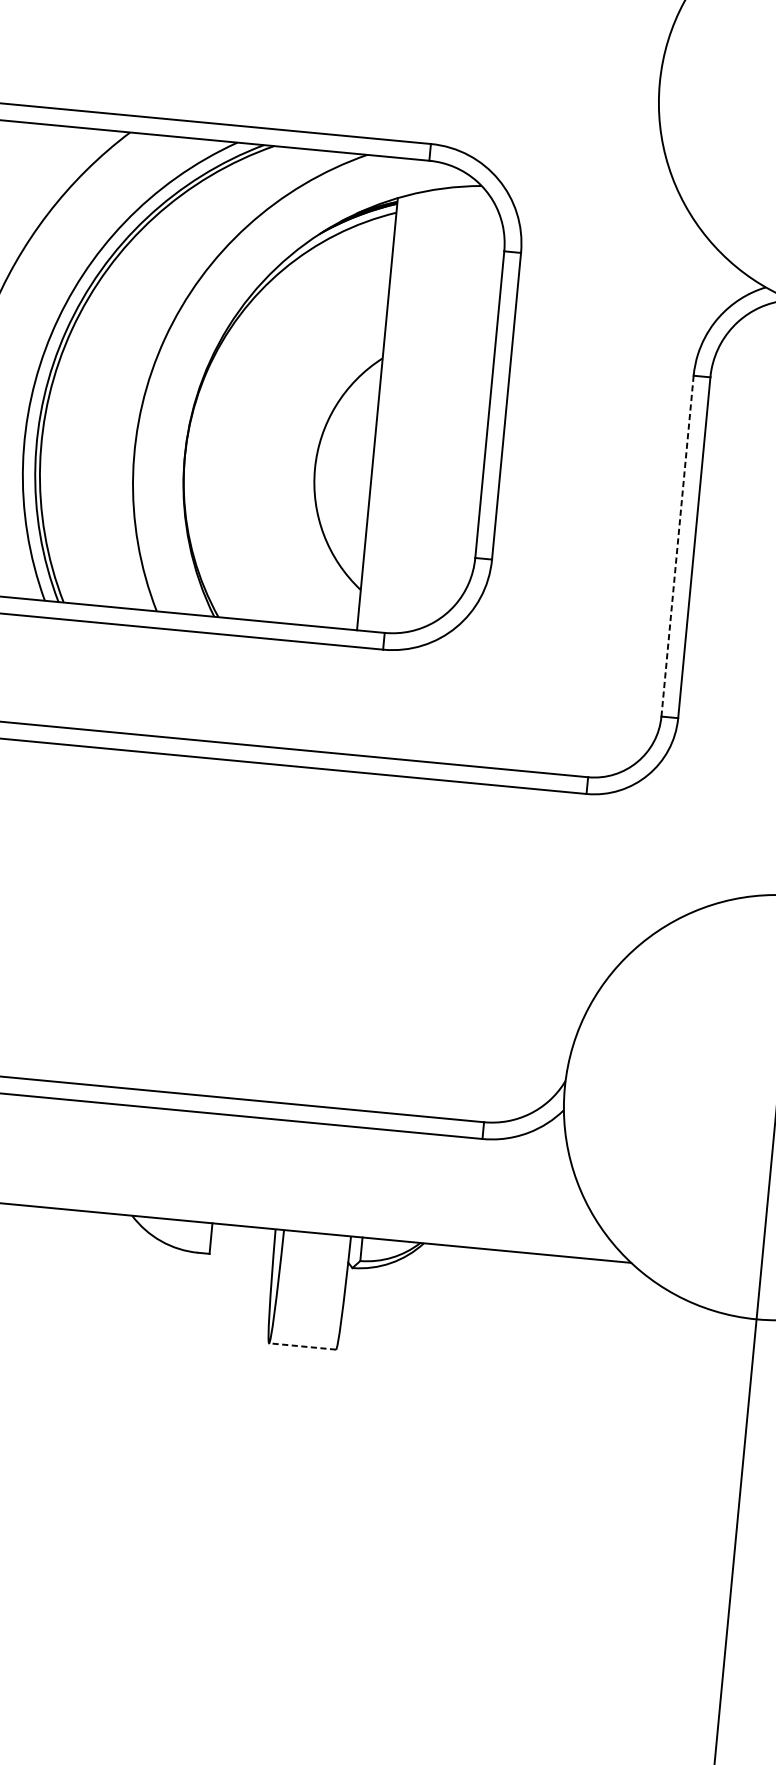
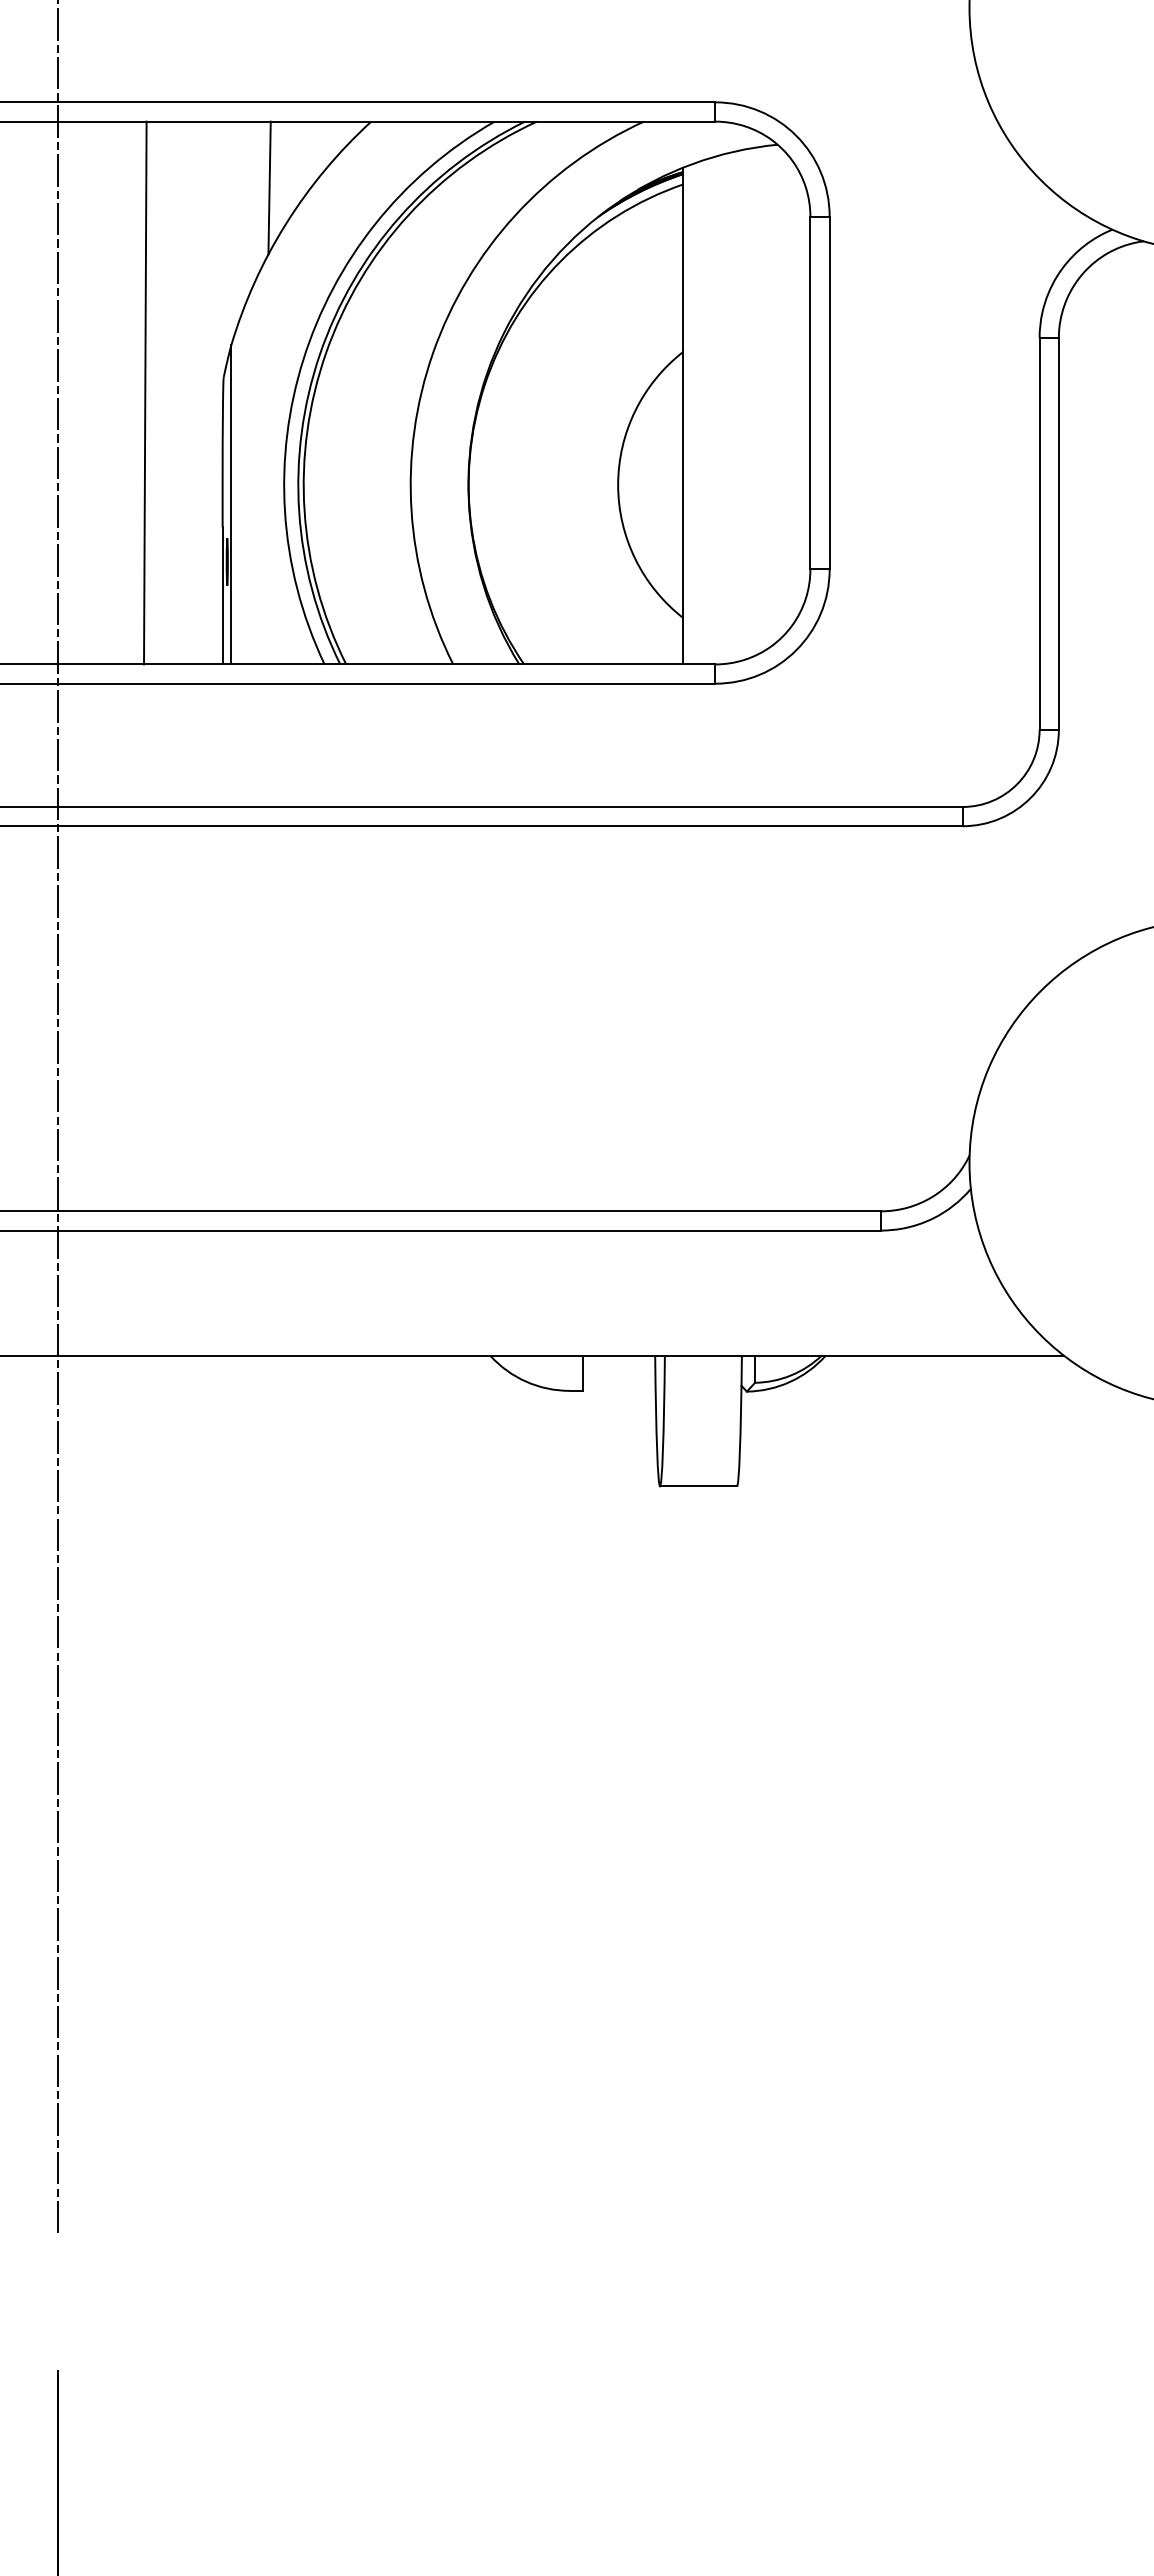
line: (36, 181) -> (269, 187), added
line: (677, 546) -> (1039, 534), dashed -> solid
line: (302, 1346) -> (698, 1486), dashed -> solid

